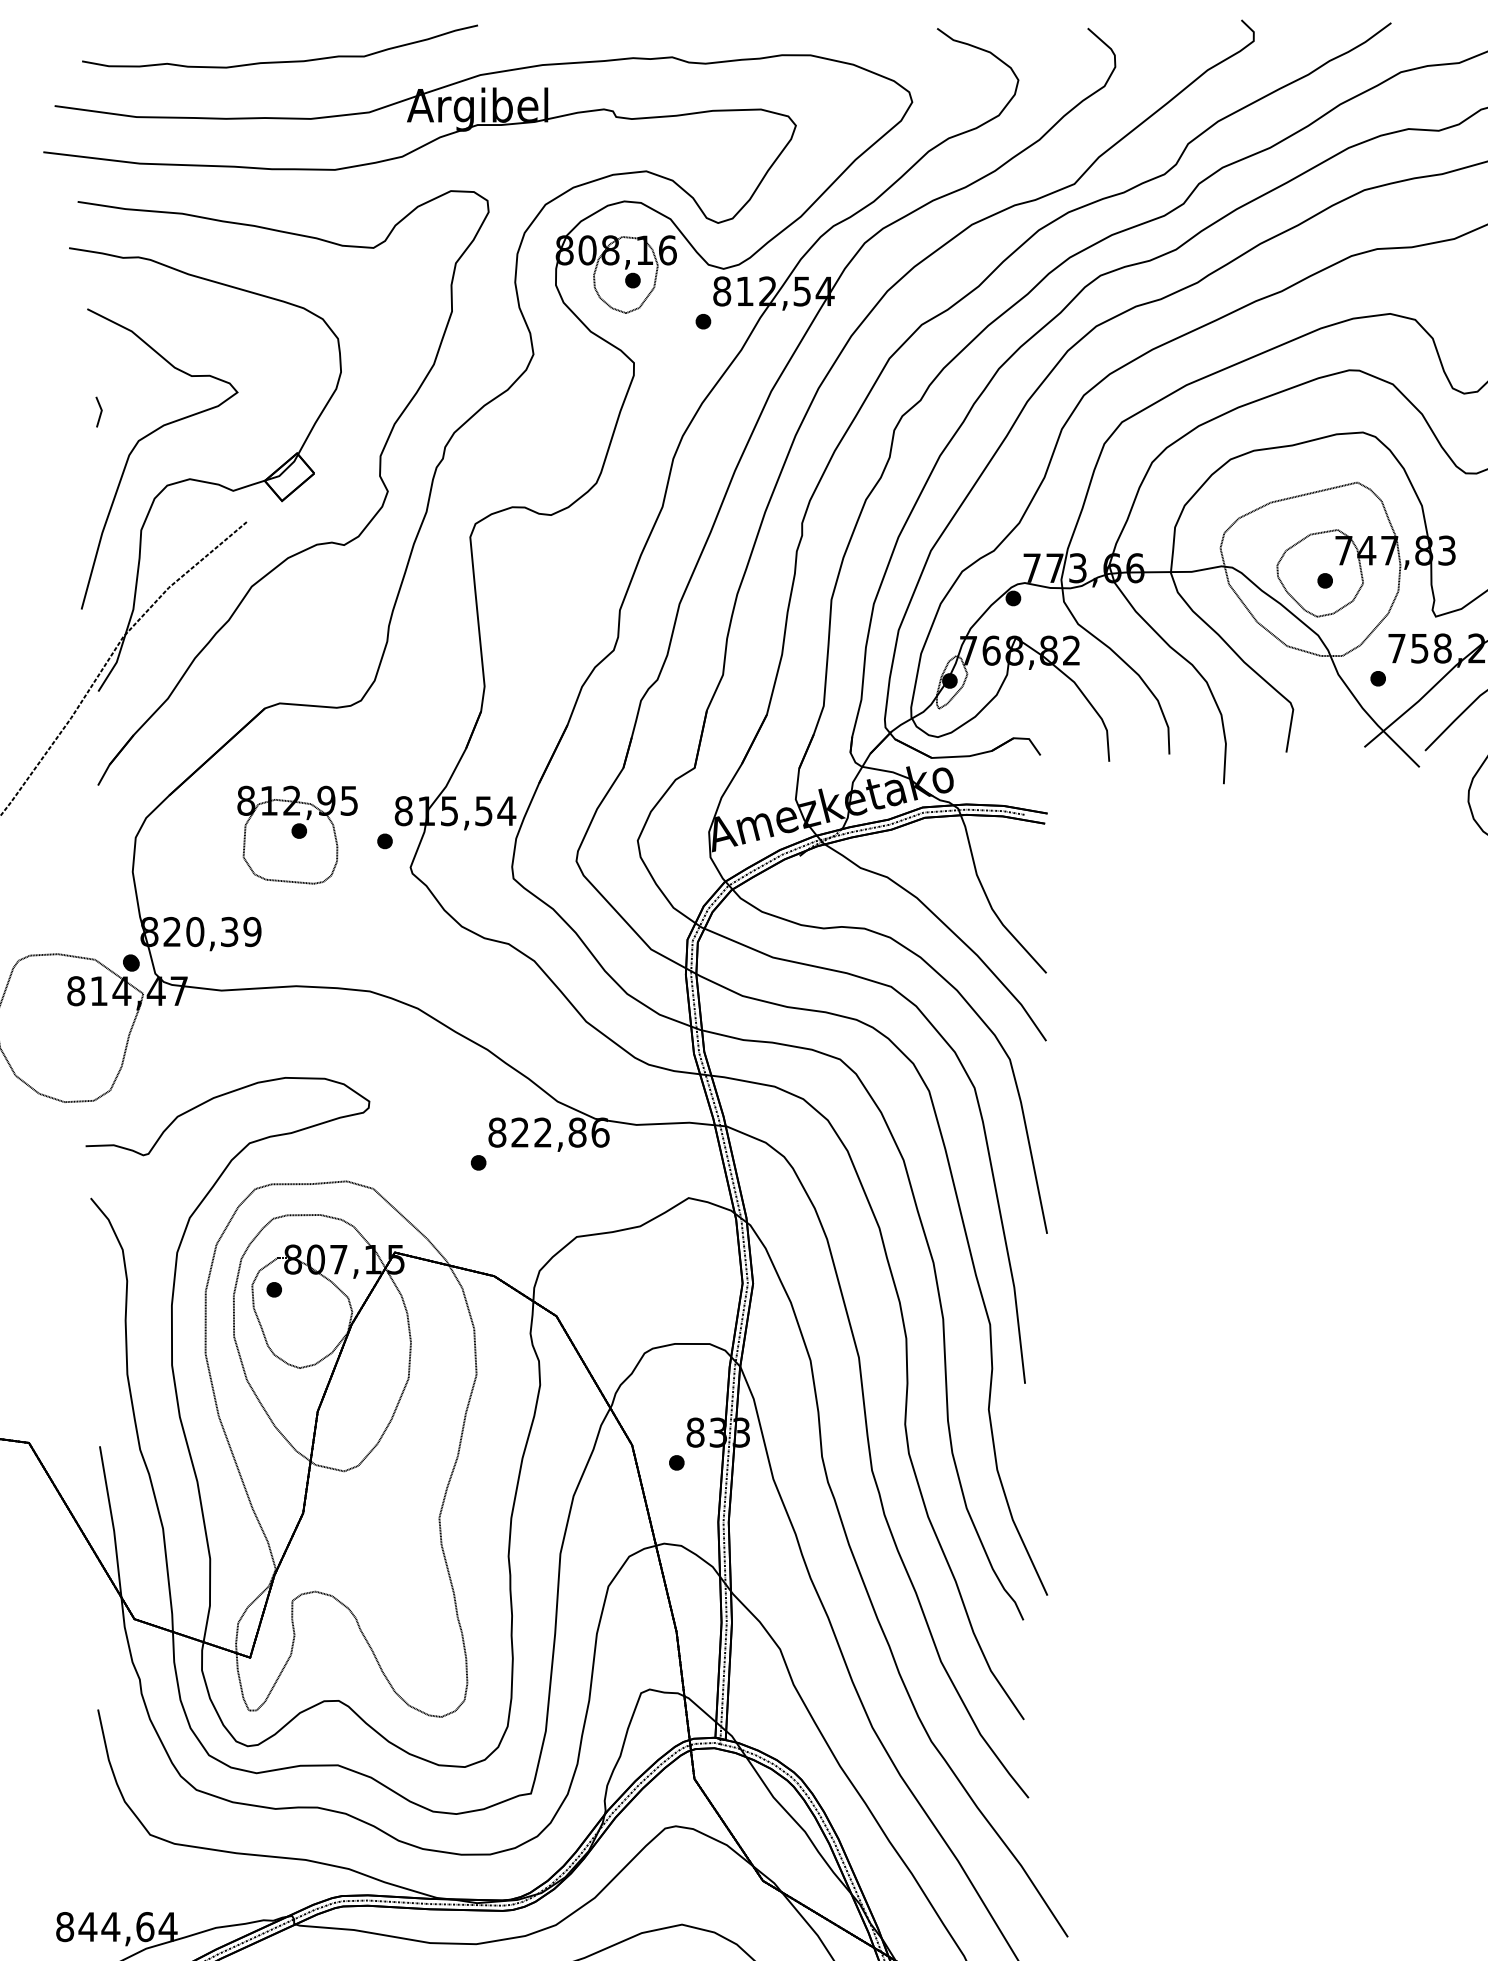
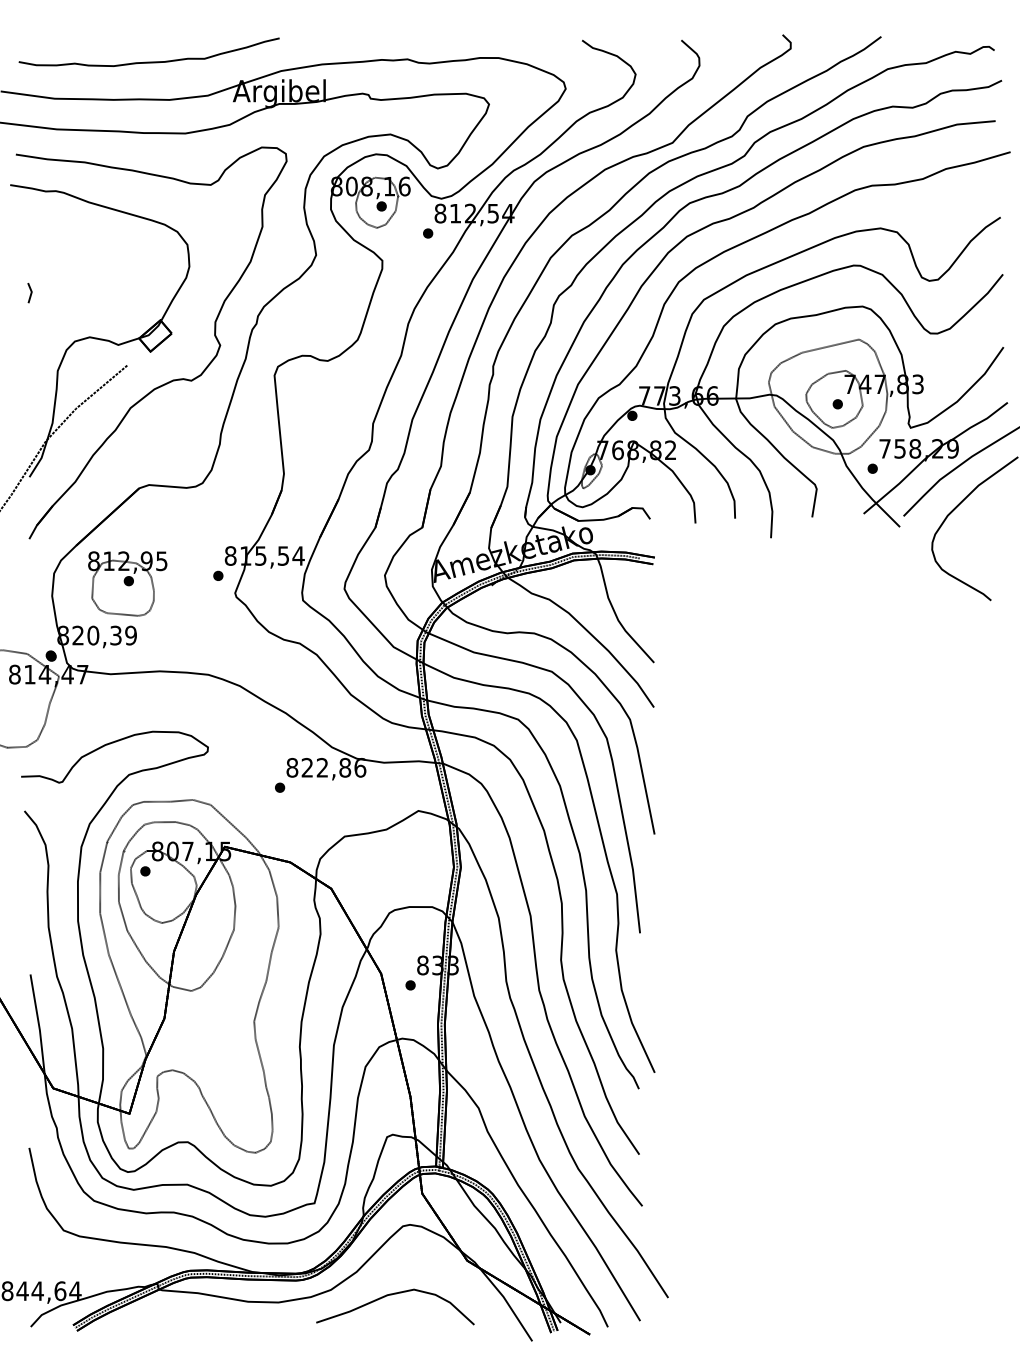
part: (143, 440) -> (59, 311), removed
part: (297, 834) -> (127, 583), moved

